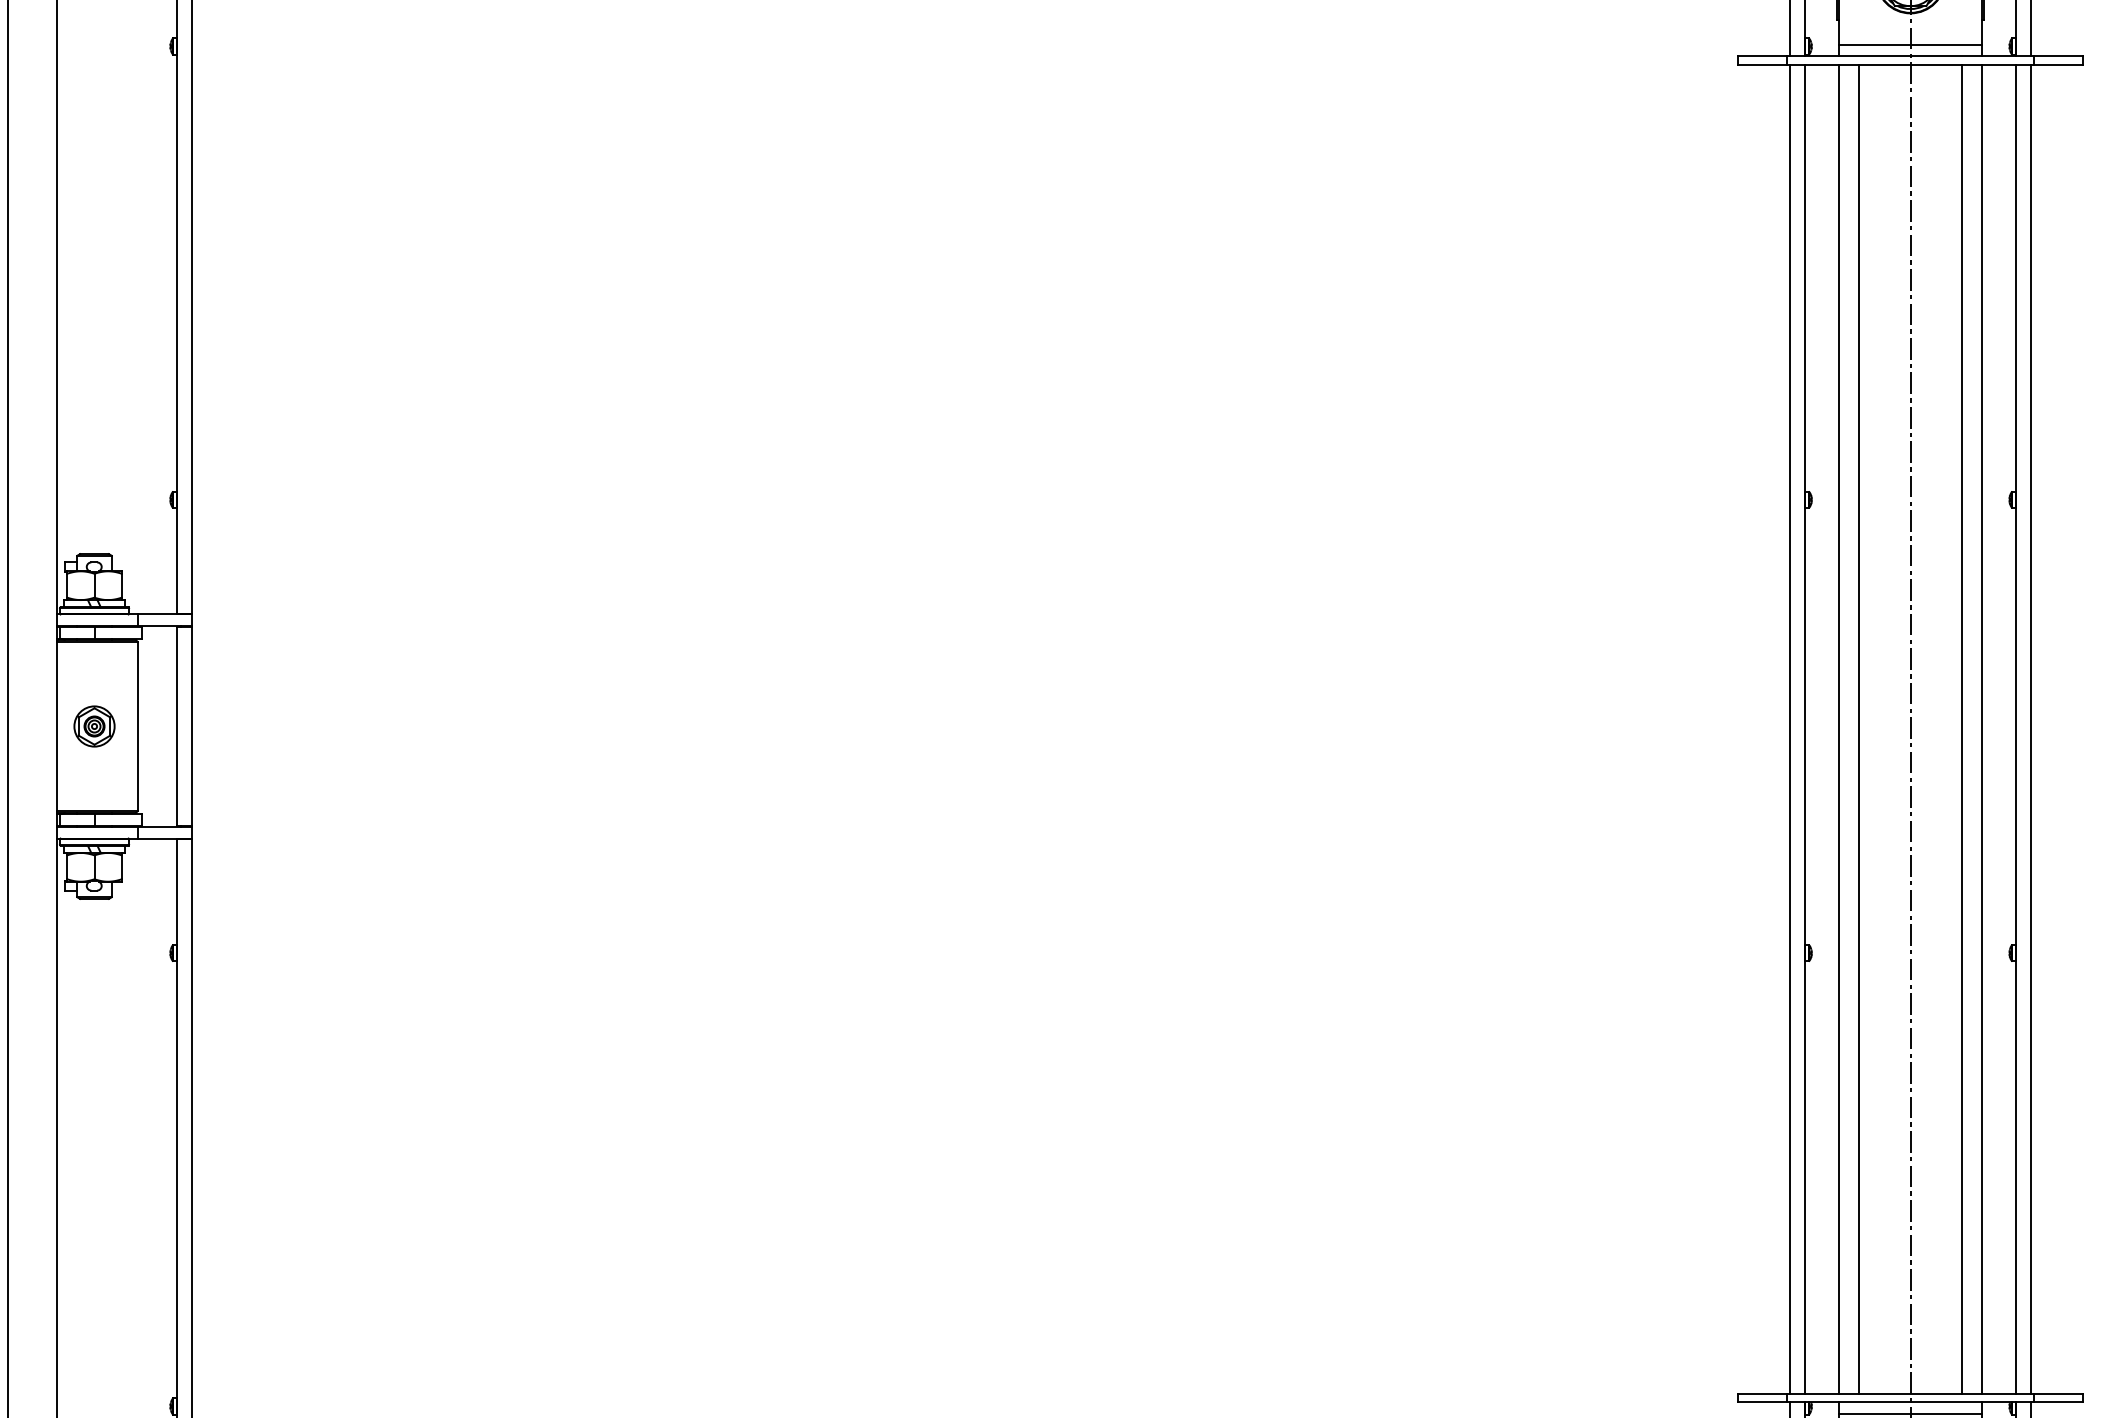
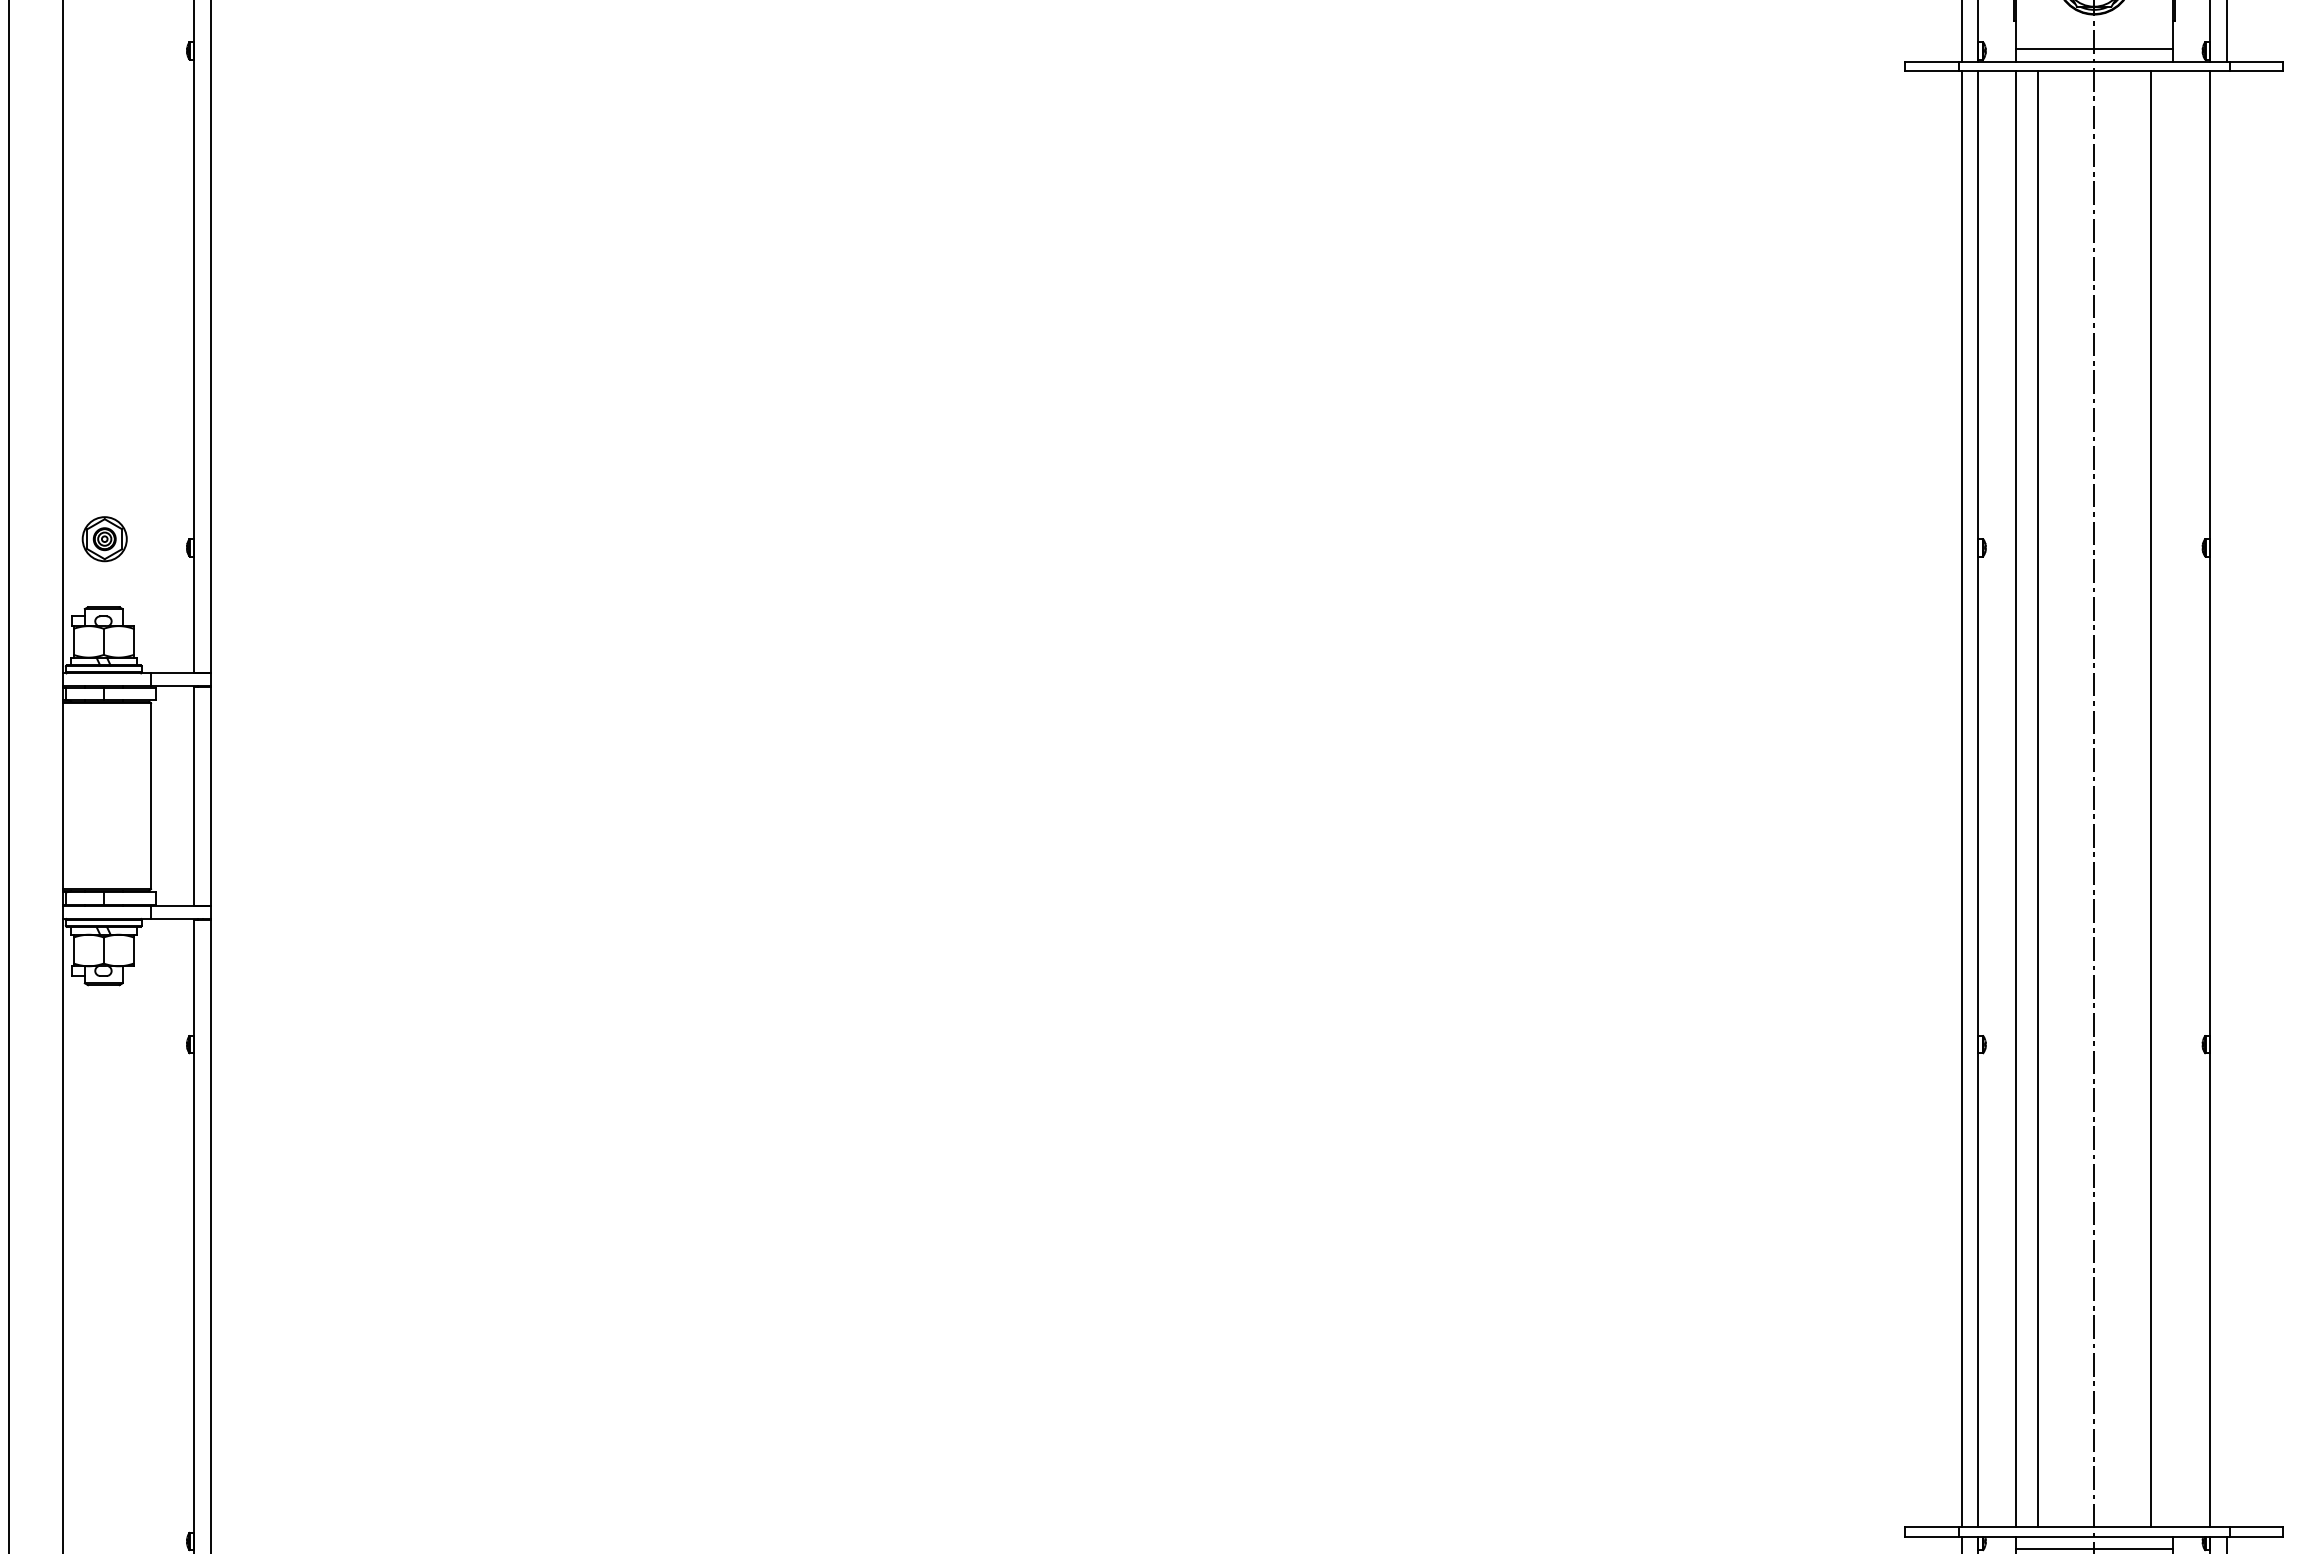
part: (94, 726) -> (104, 539), moved
line: (1982, 729) -> (2172, 799), removed
line: (2031, 729) -> (2226, 799), removed

